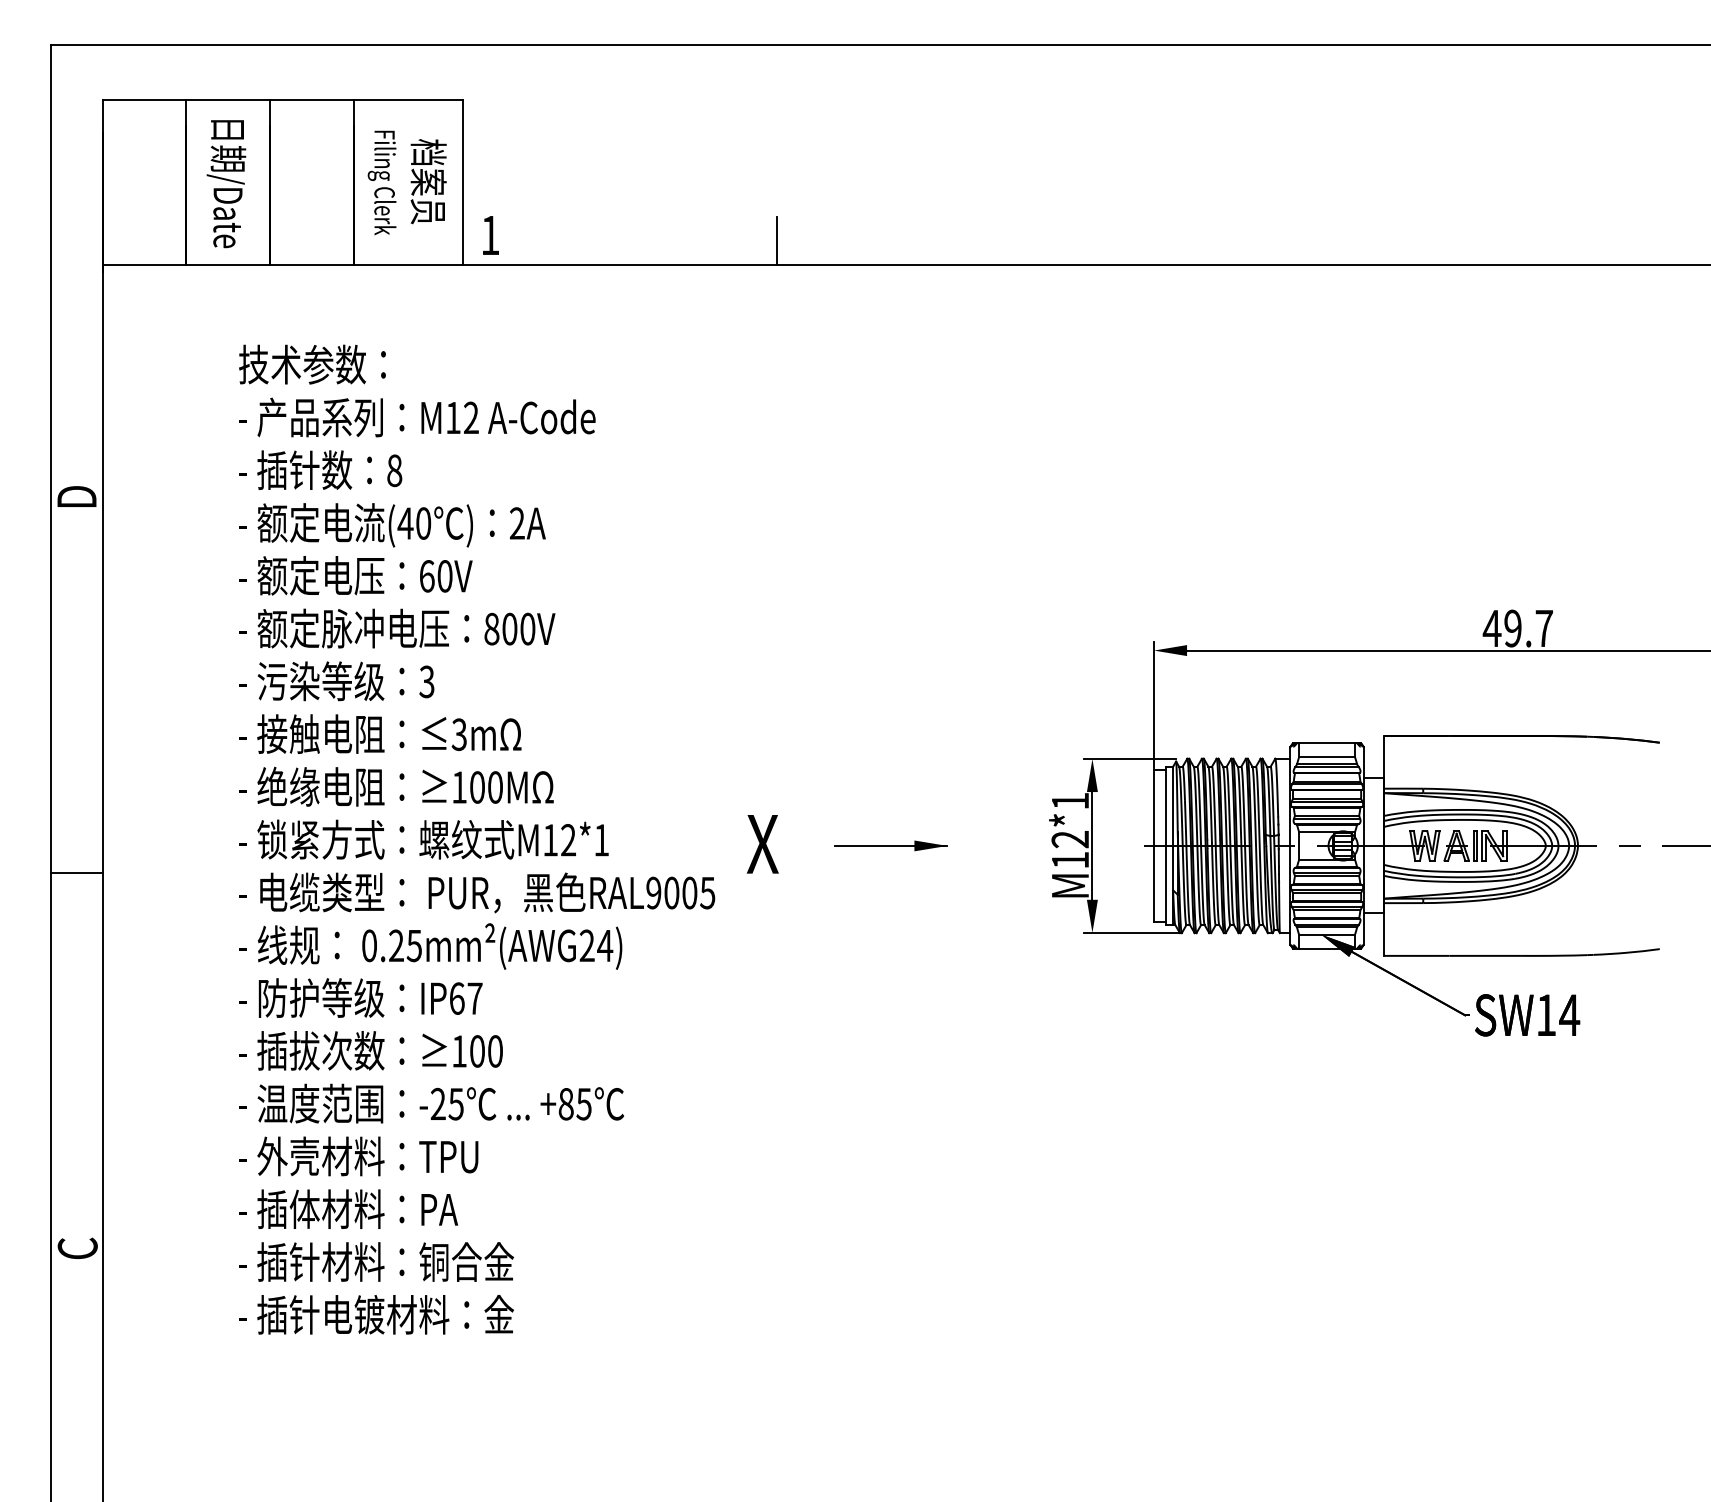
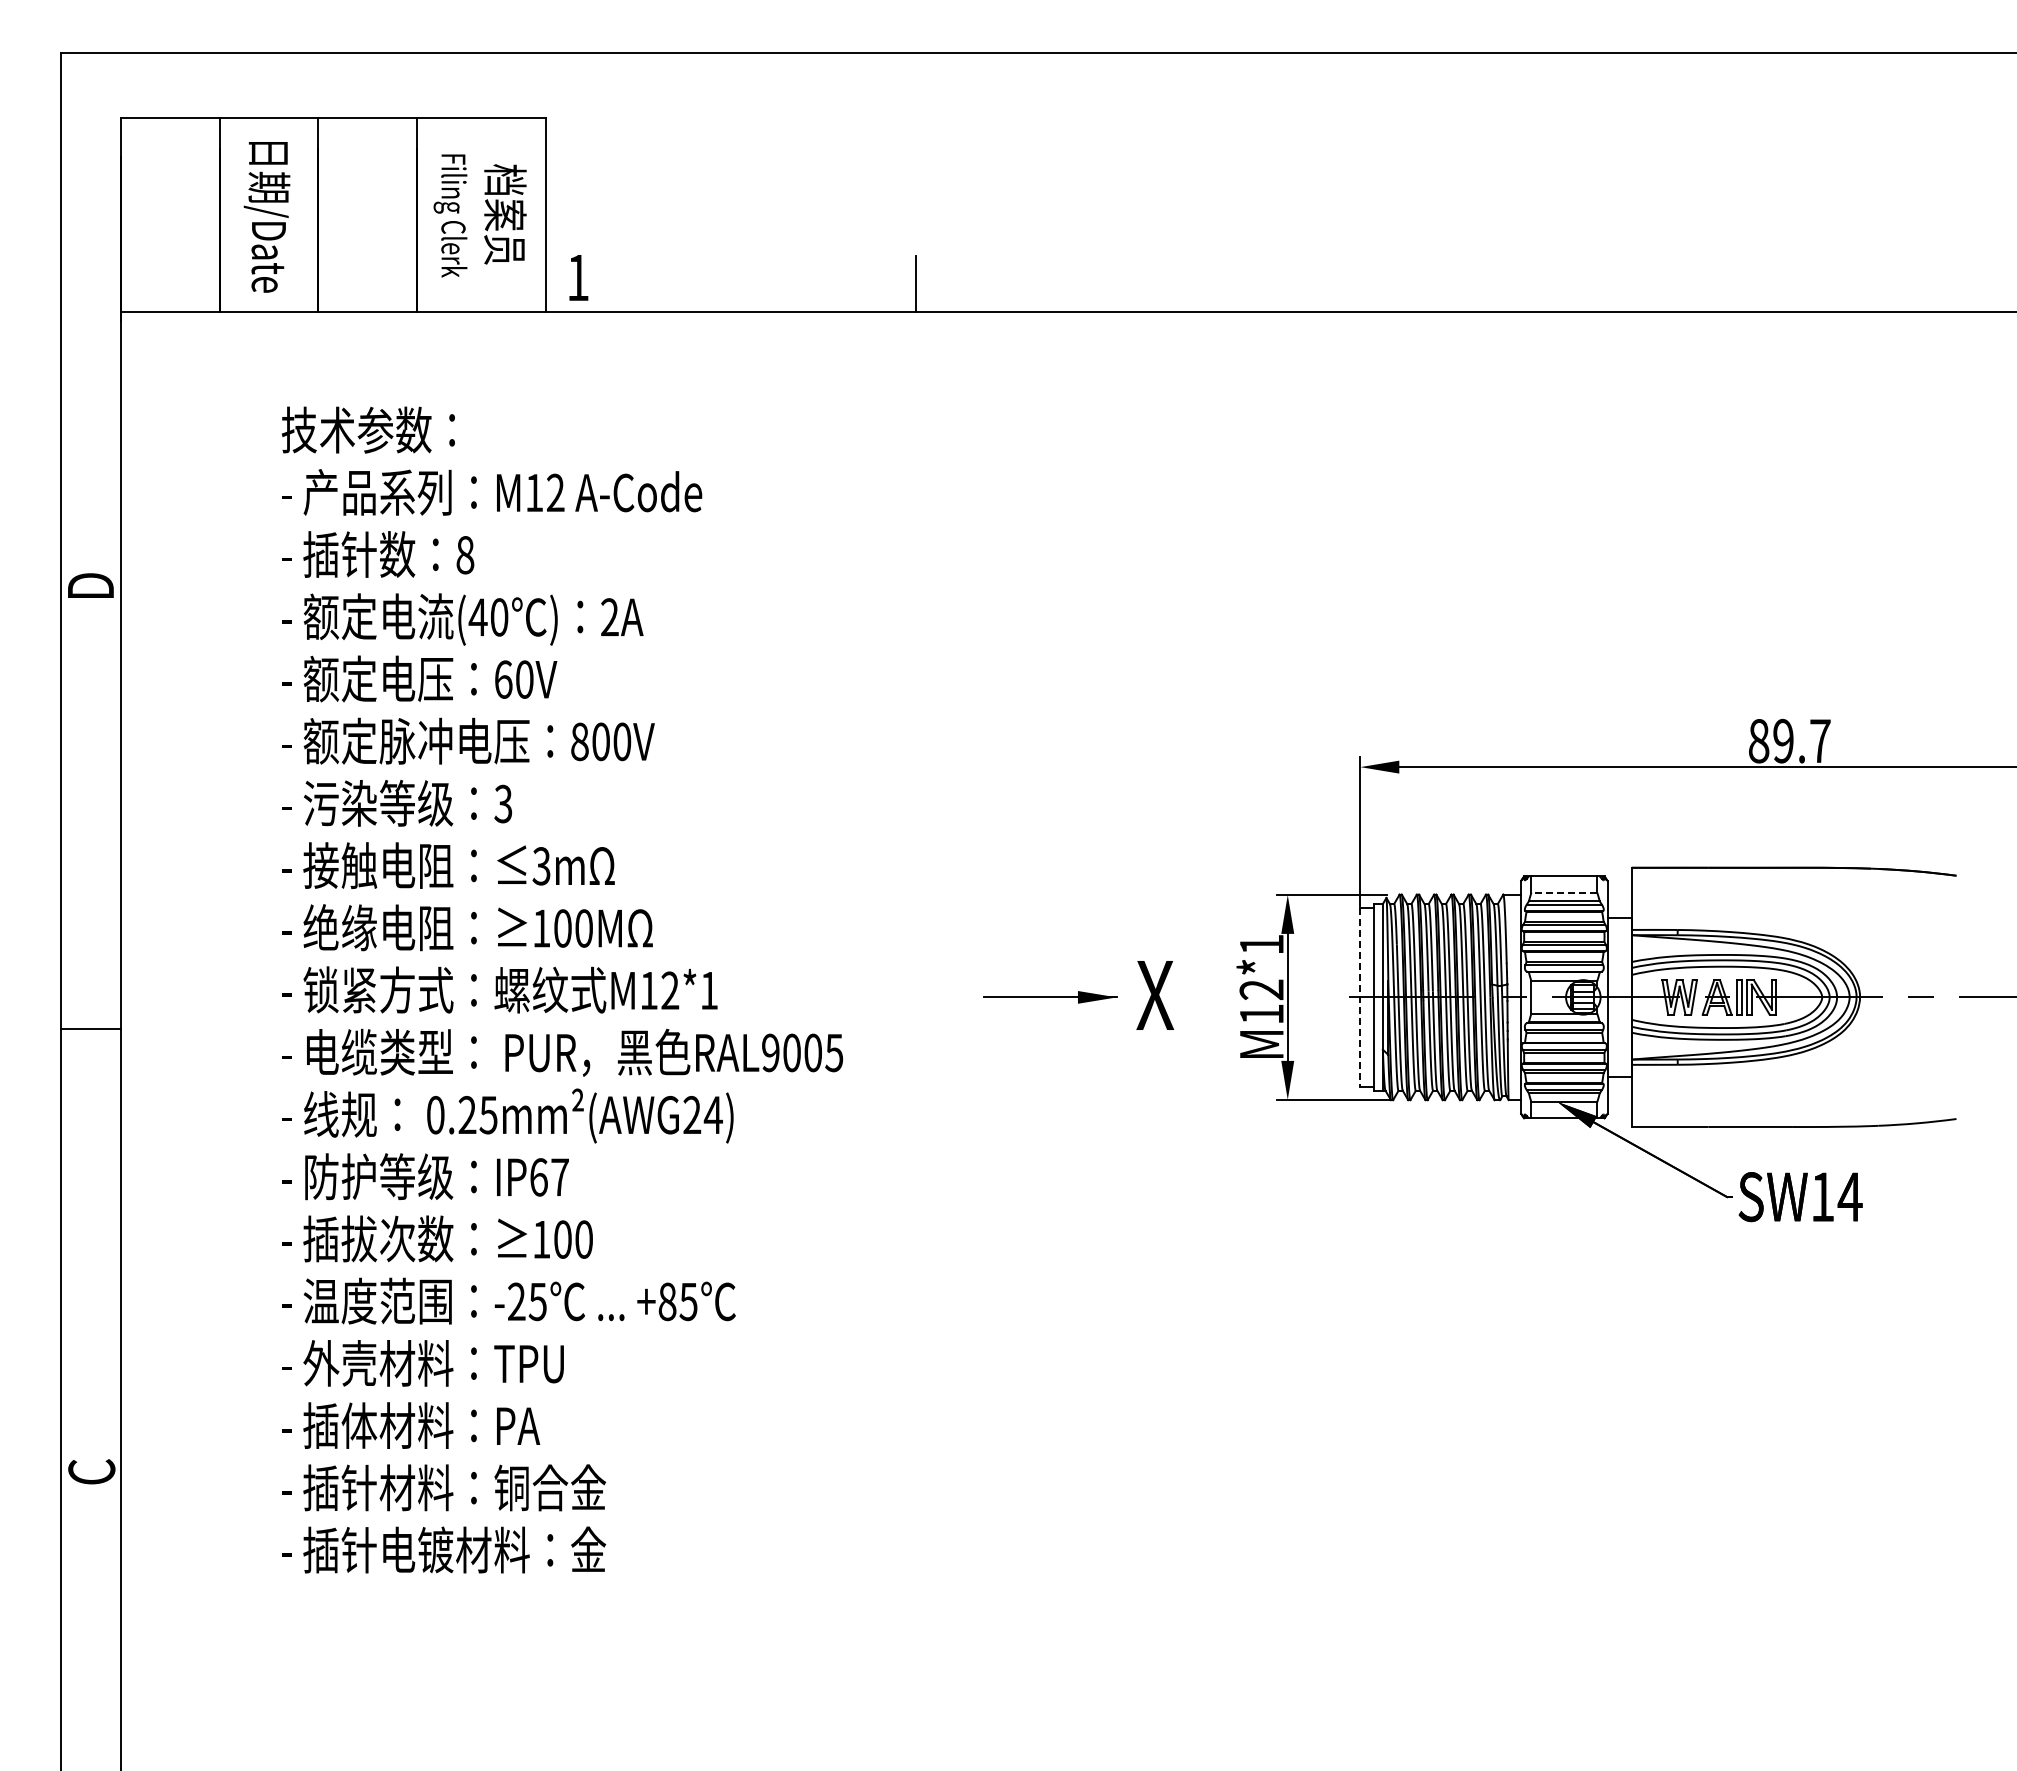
text: (1491, 628) -> (1758, 741), 49.7 -> 89.7
line: (1327, 756) -> (1564, 892), solid -> dashed
text: (763, 844) -> (1155, 995), moved
line: (1154, 846) -> (1360, 997), solid -> dashed

